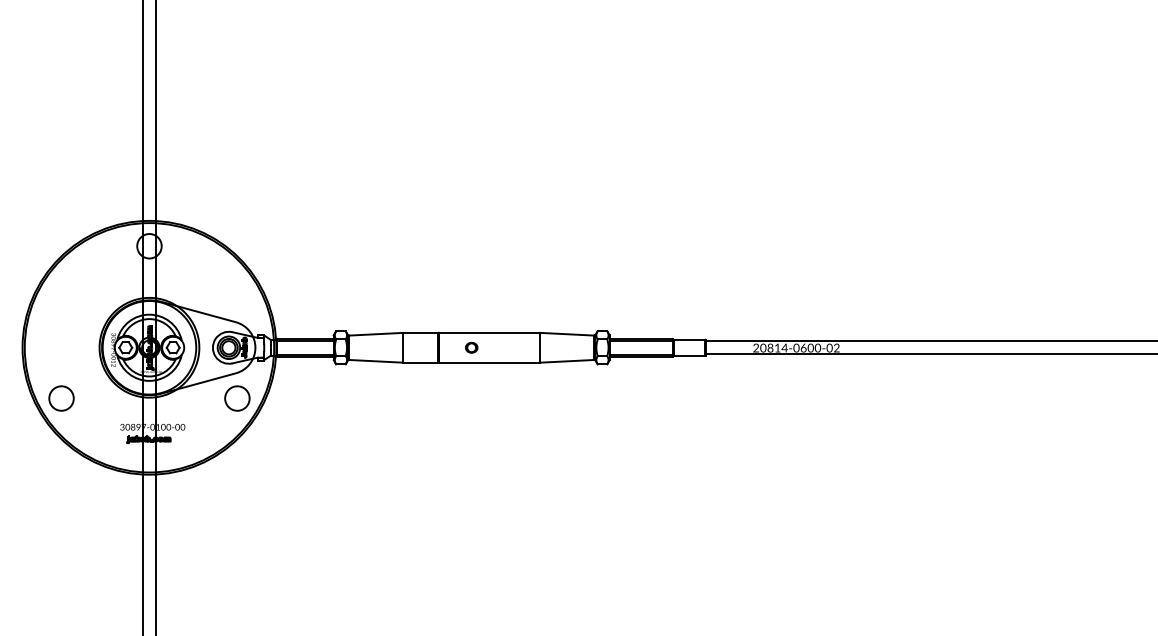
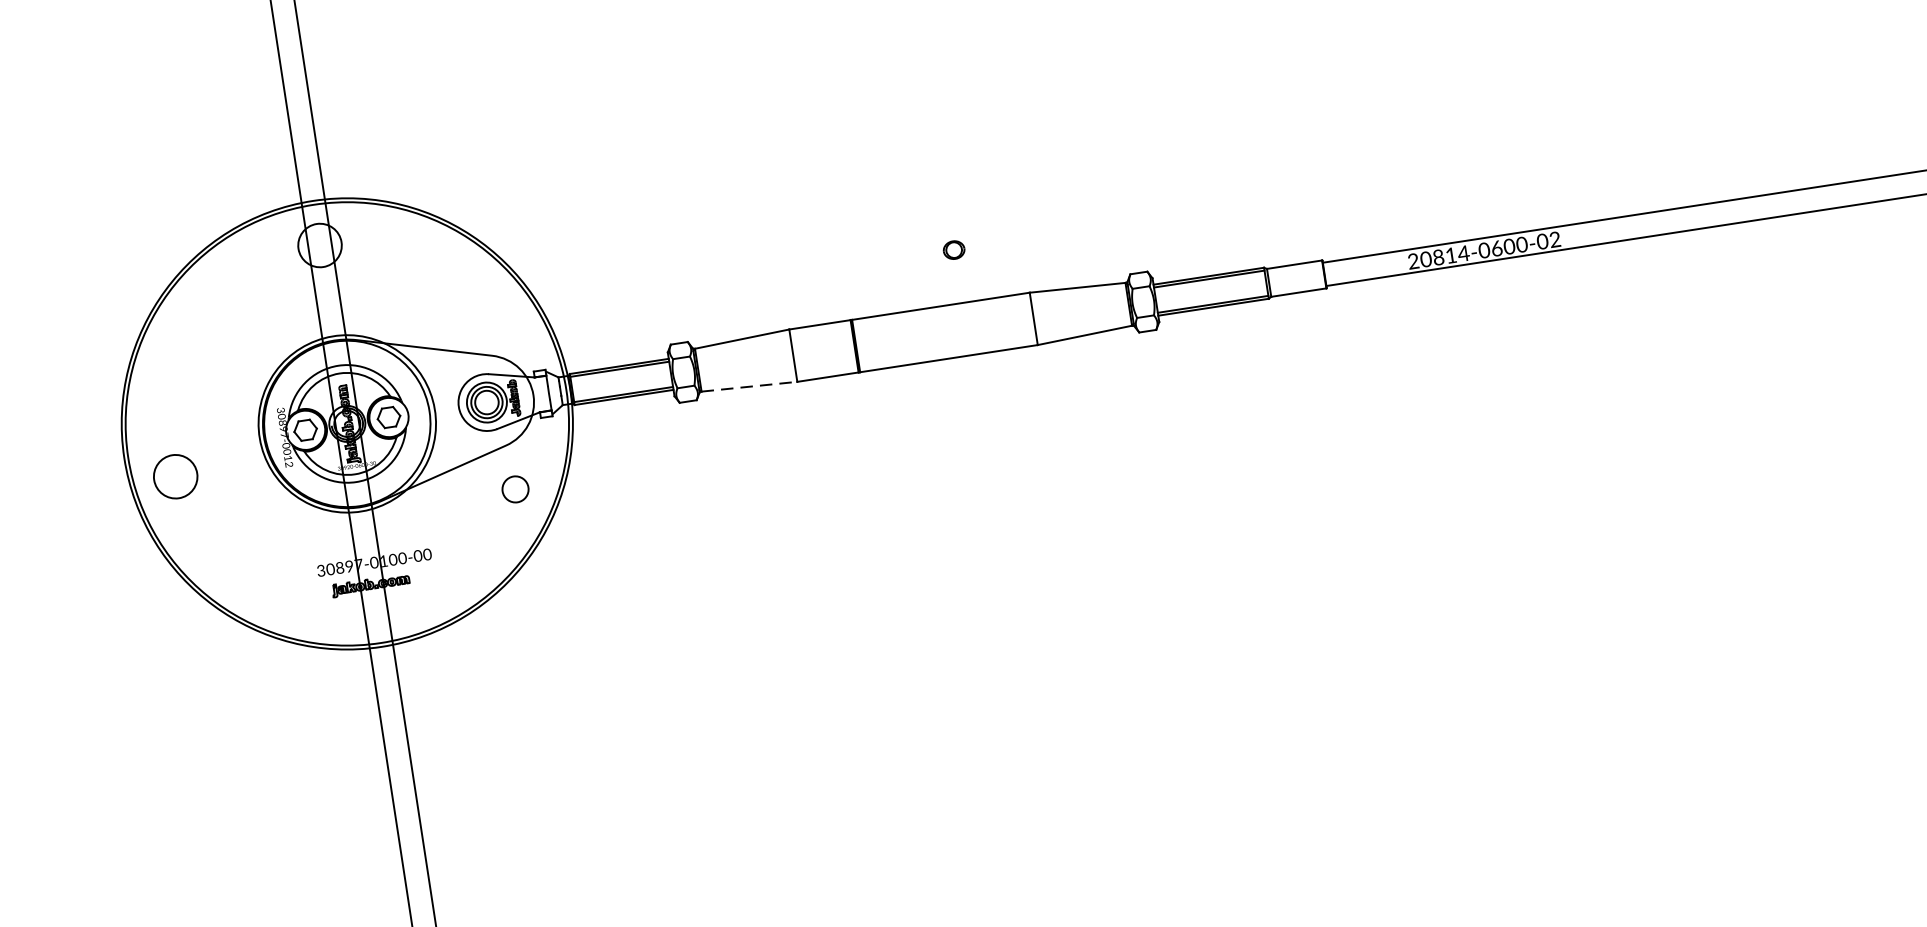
part: (471, 347) -> (953, 249), moved
line: (376, 361) -> (749, 386), solid -> dashed
circle: (61, 398) -> (175, 476), moved
circle: (237, 398) -> (515, 489), size x0.6

